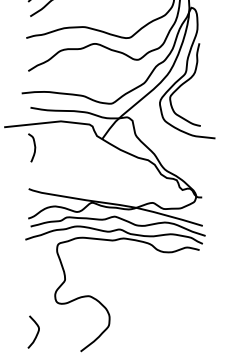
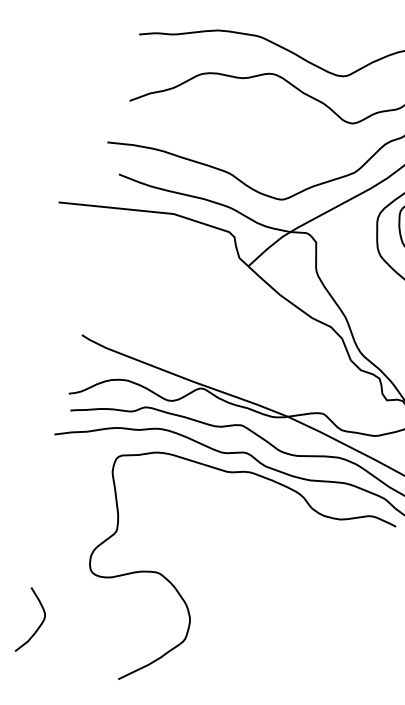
curve: (34, 147) -> (110, 255), removed

